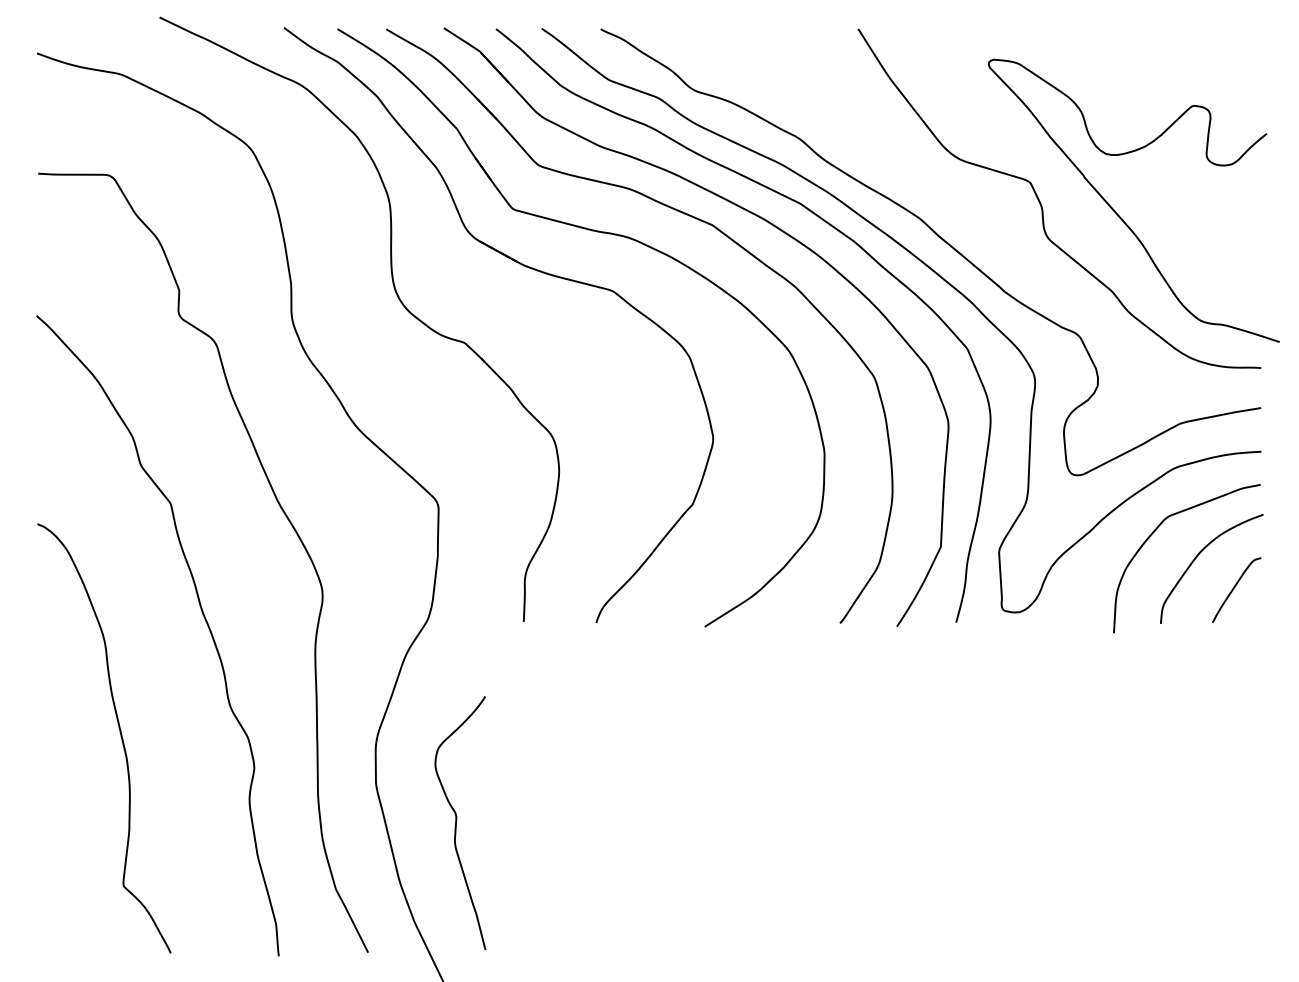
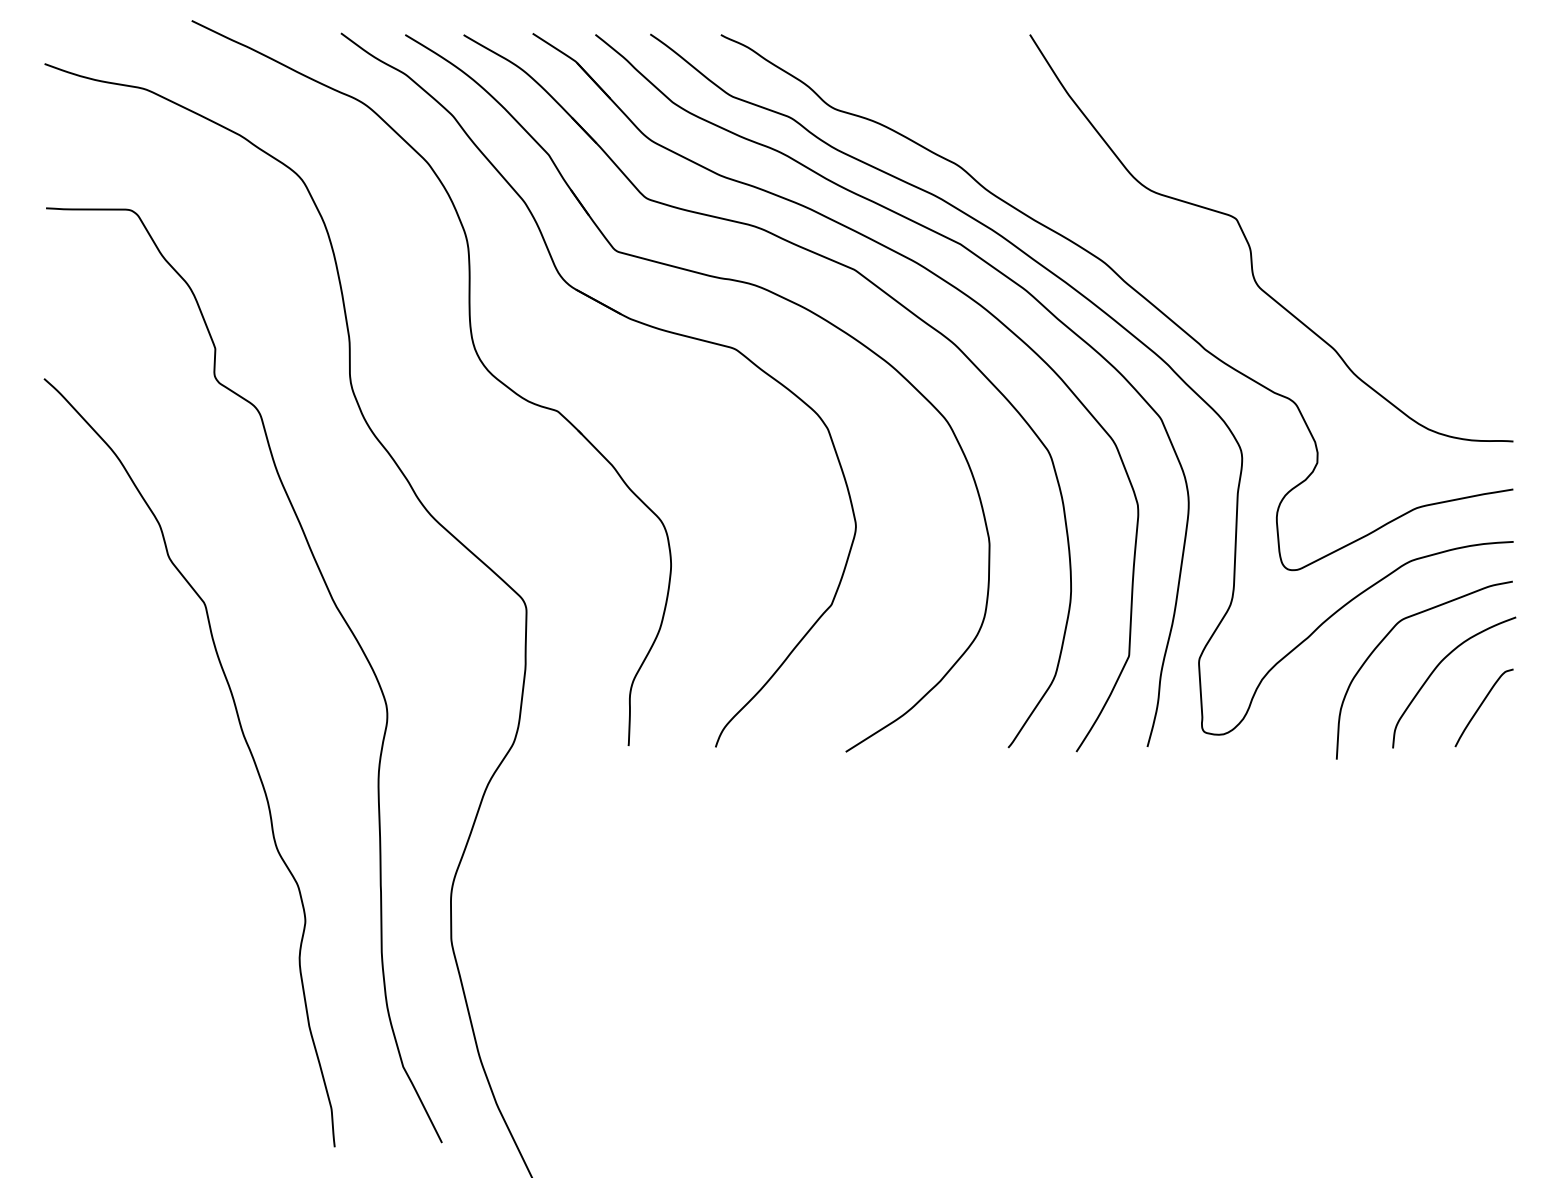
curve: (1118, 214) -> (1342, 257), removed
curve: (120, 736) -> (144, 883), removed
curve: (457, 821) -> (549, 985), removed

